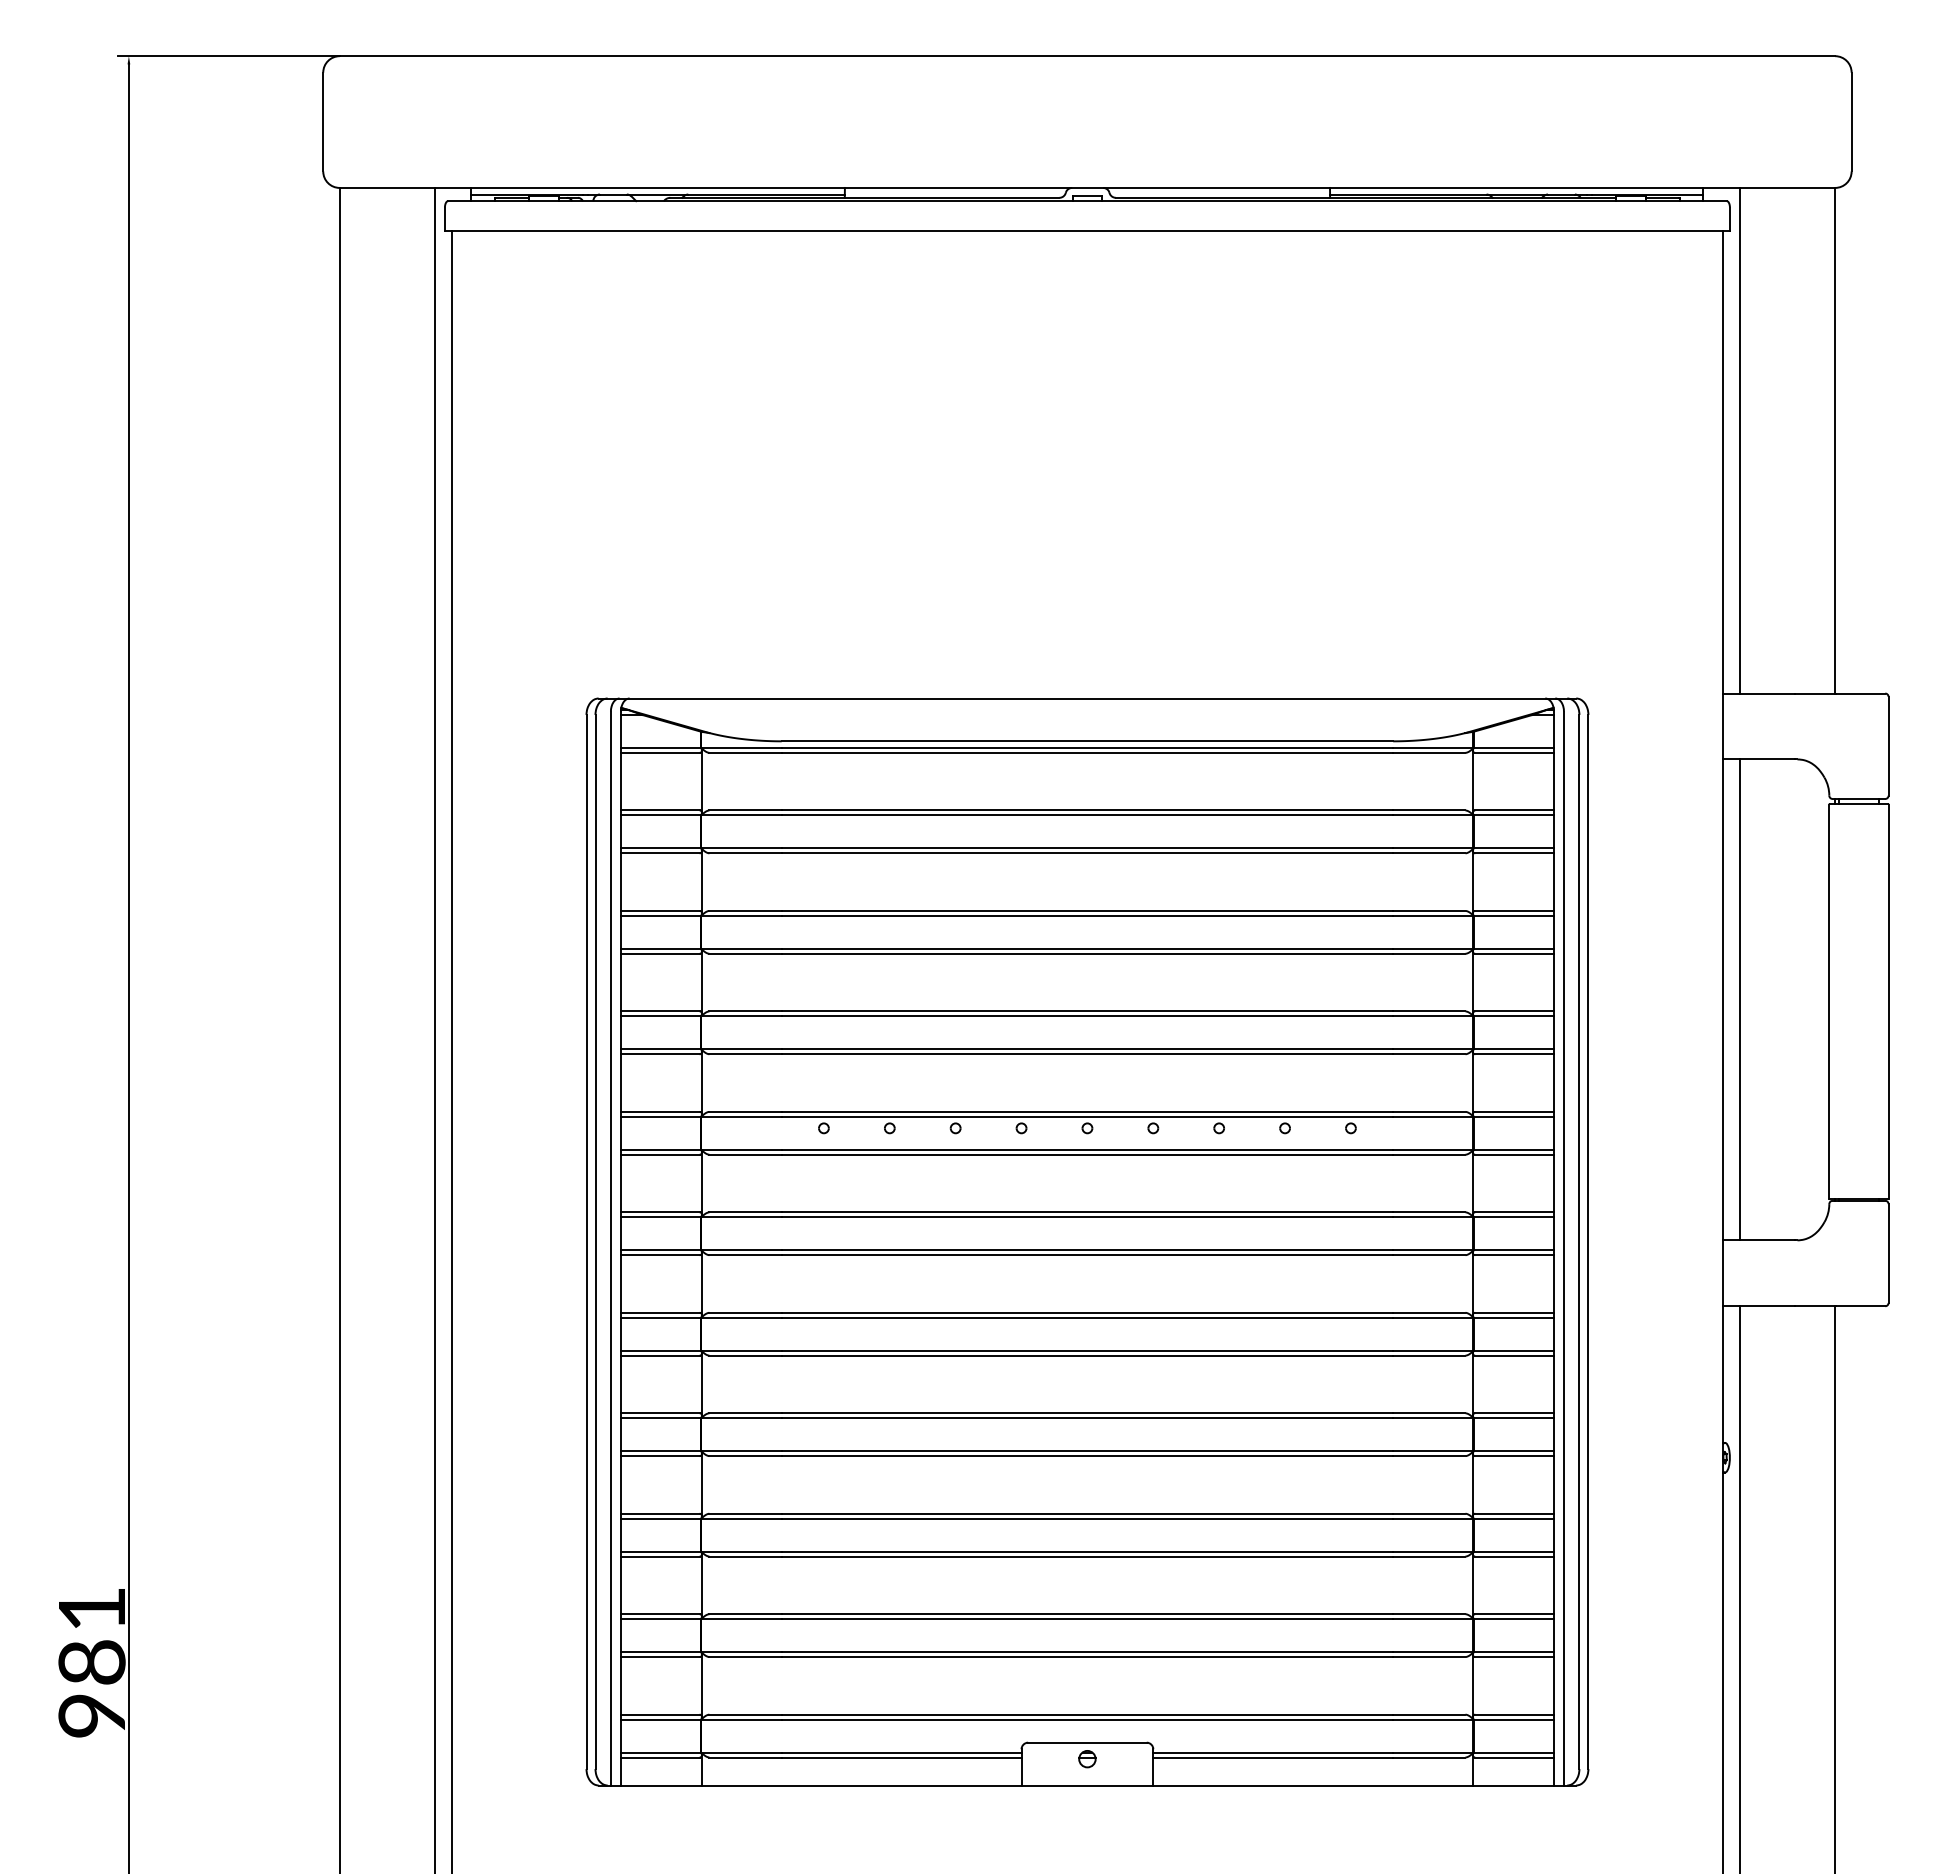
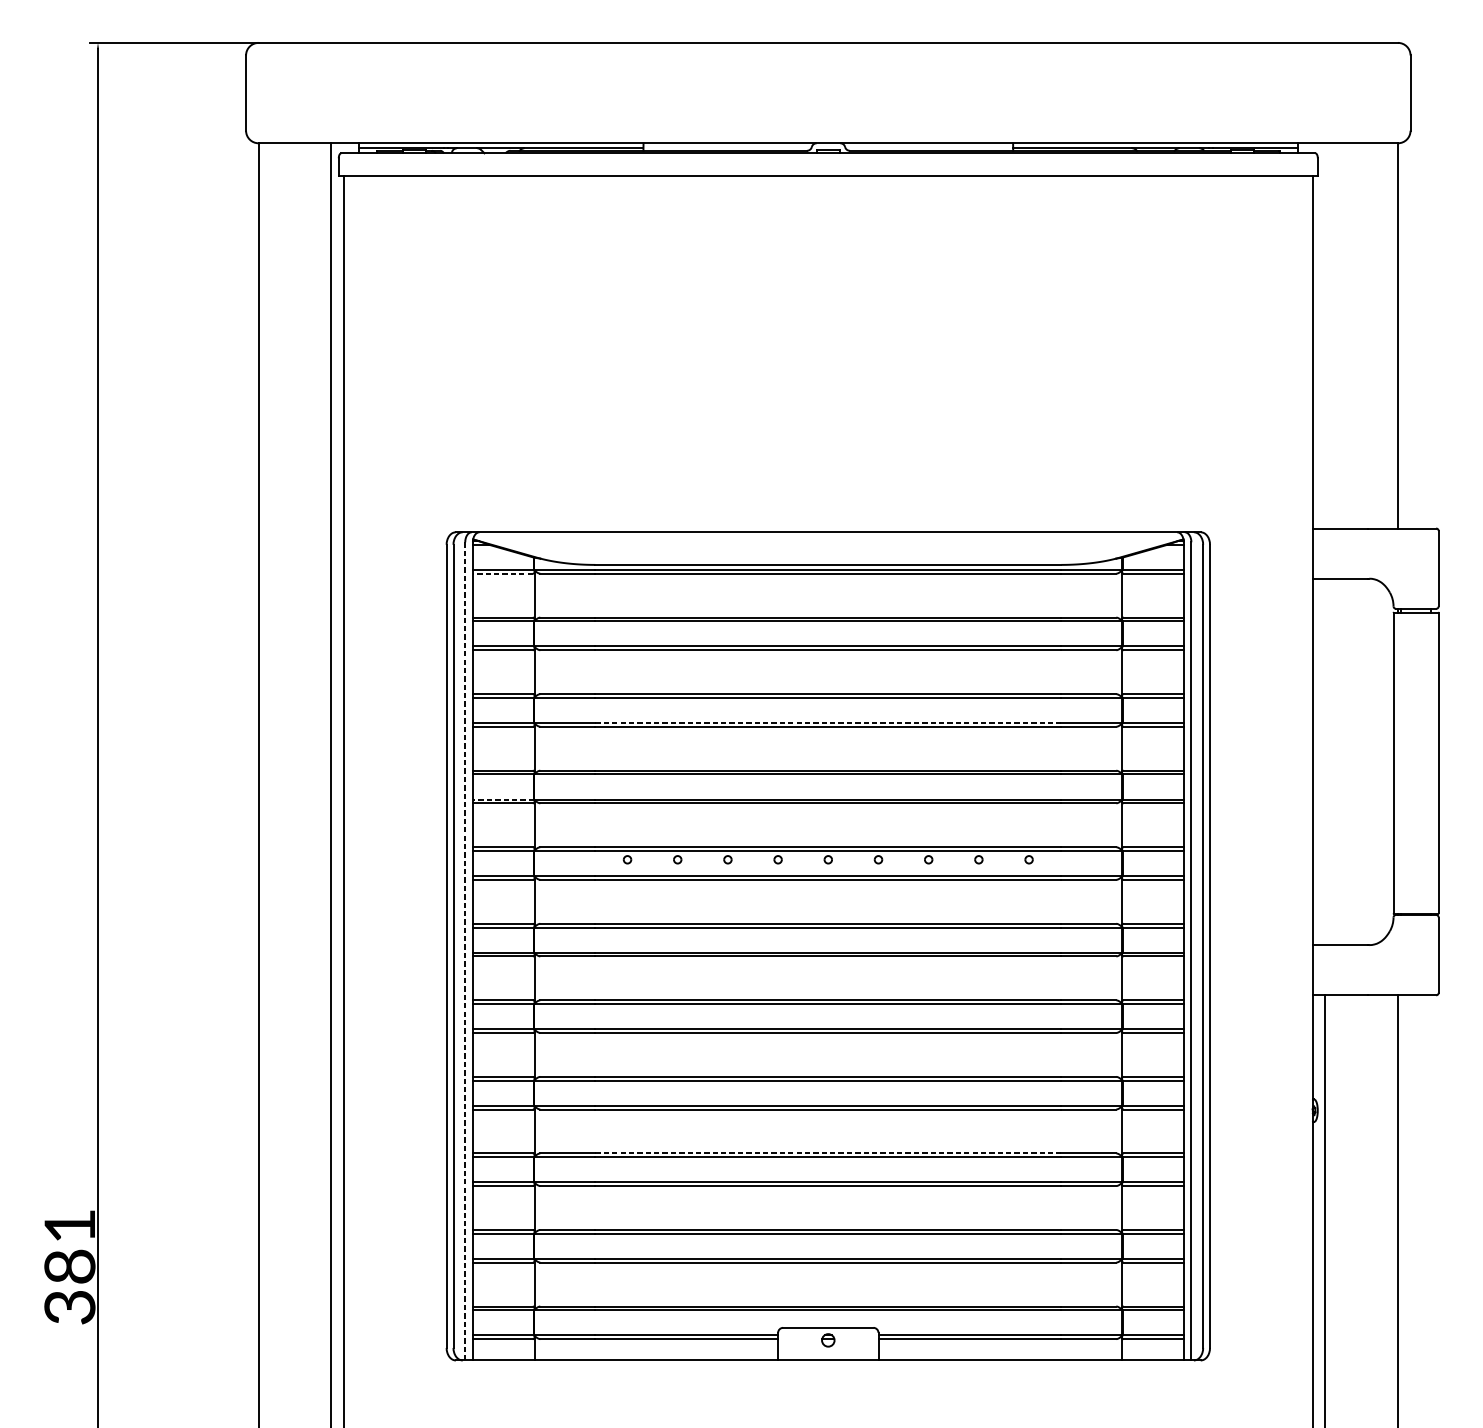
line: (1739, 440) -> (1325, 335), removed
line: (659, 752) -> (502, 573), solid -> dashed
line: (1087, 948) -> (828, 722), solid -> dashed
line: (1739, 999) -> (1325, 761), removed
line: (660, 1049) -> (503, 799), solid -> dashed
line: (610, 1248) -> (464, 951), solid -> dashed
line: (1087, 1513) -> (828, 1153), solid -> dashed
text: (91, 1716) -> (69, 1307), 981 -> 381

